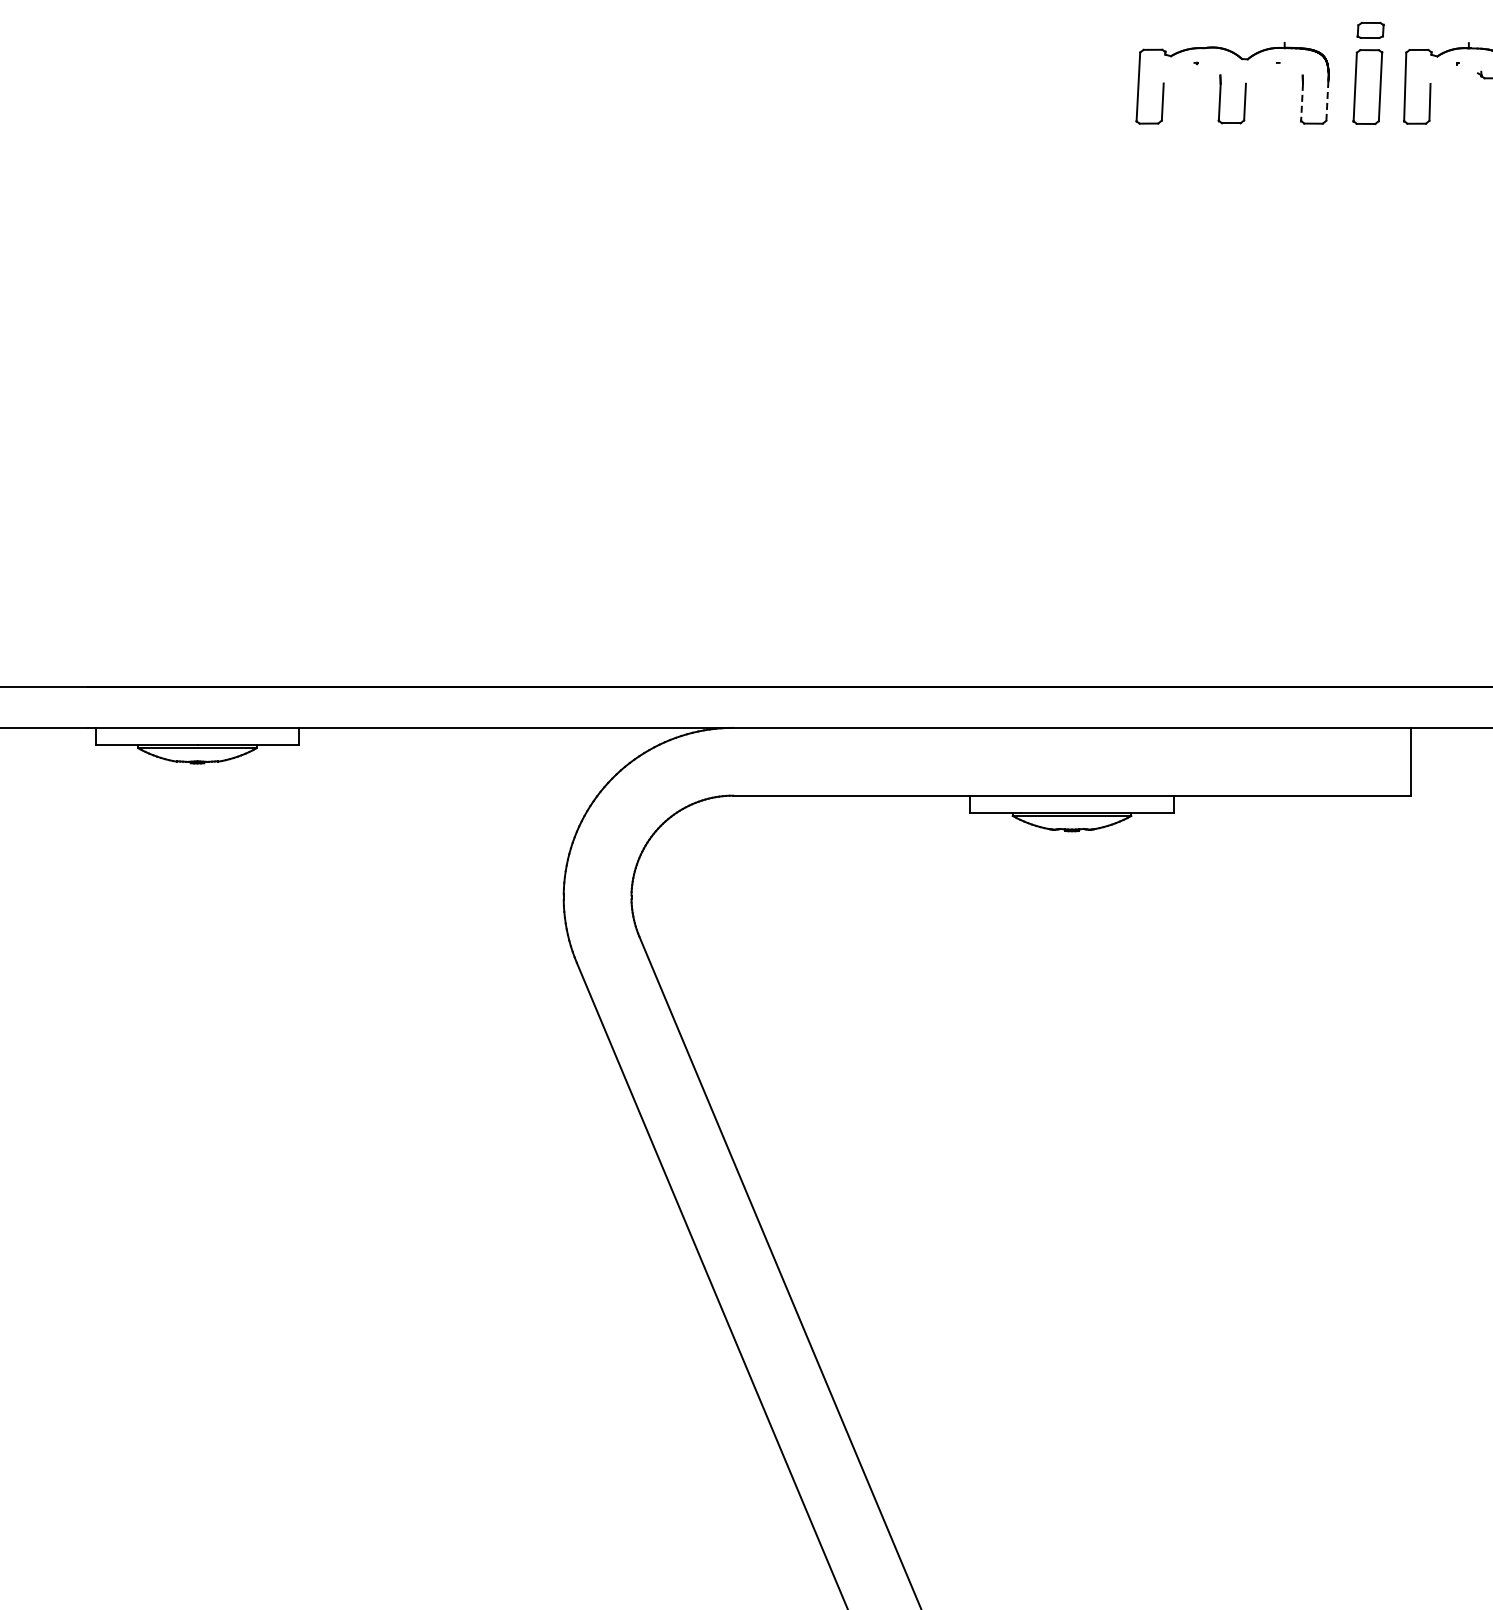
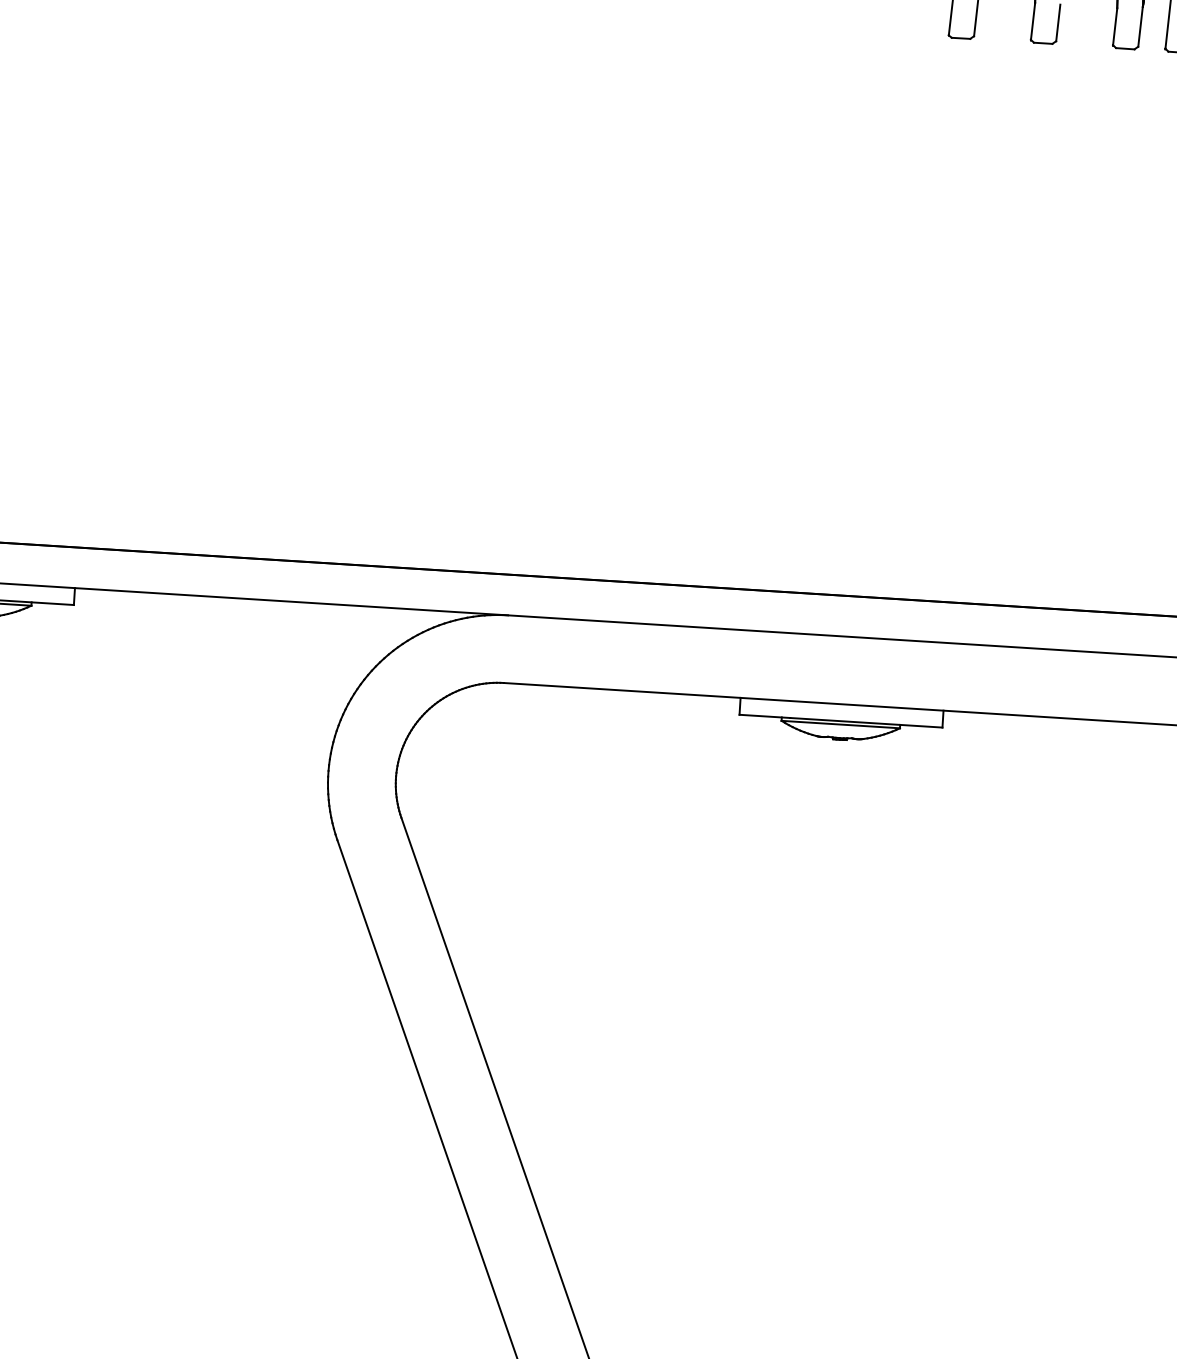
line: (1327, 100) -> (1140, 26), dashed -> solid
line: (1302, 102) -> (1115, 26), dashed -> solid

